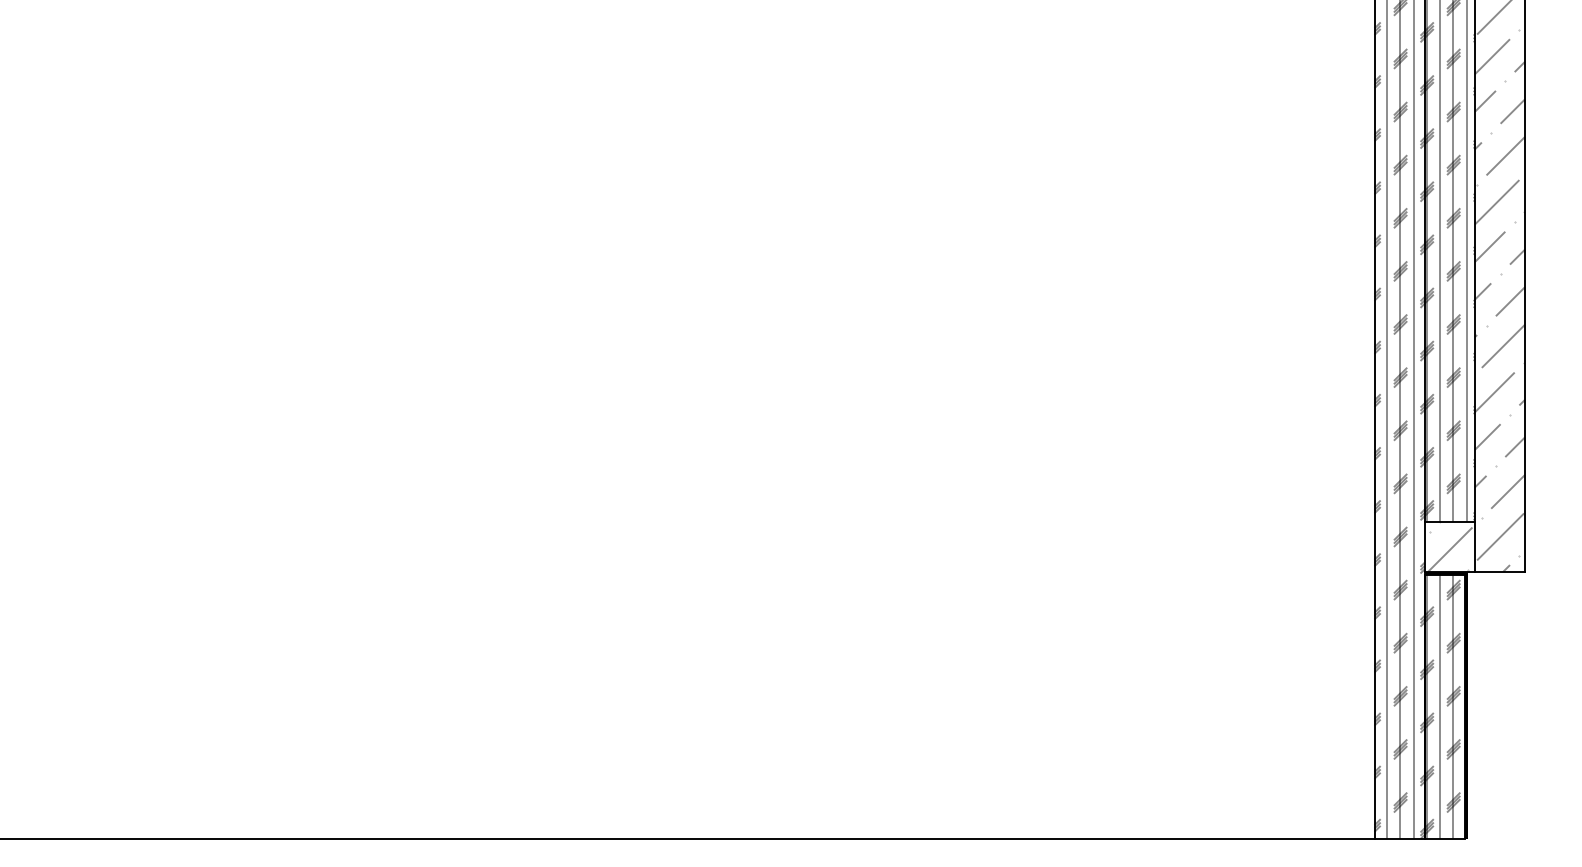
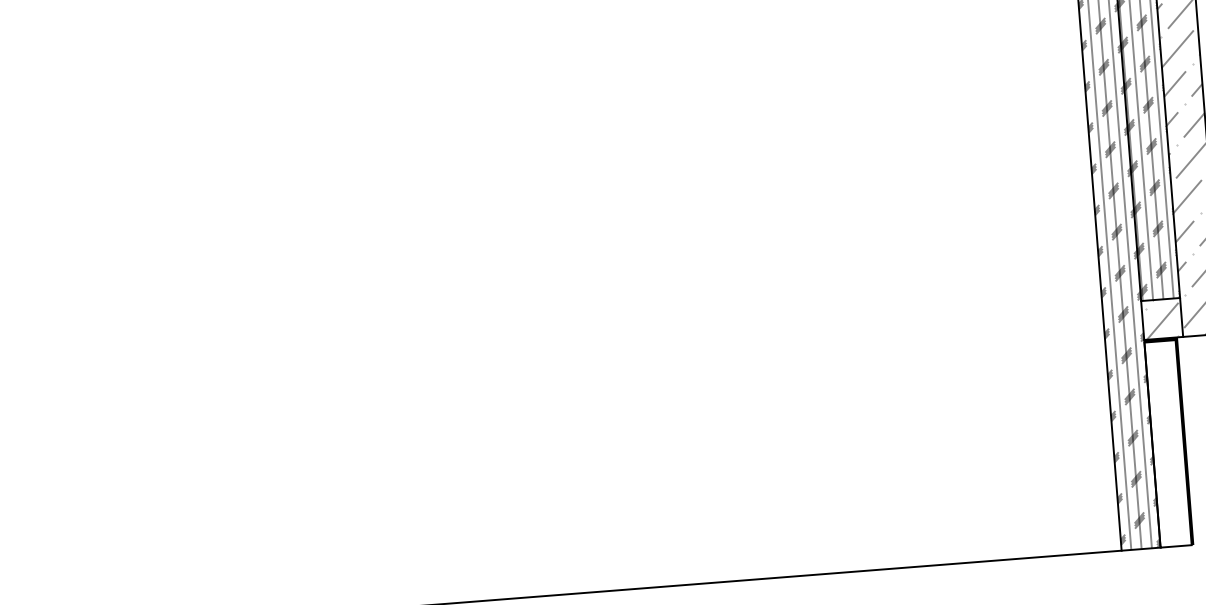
hatch: (1442, 707) -> (1166, 444), removed

